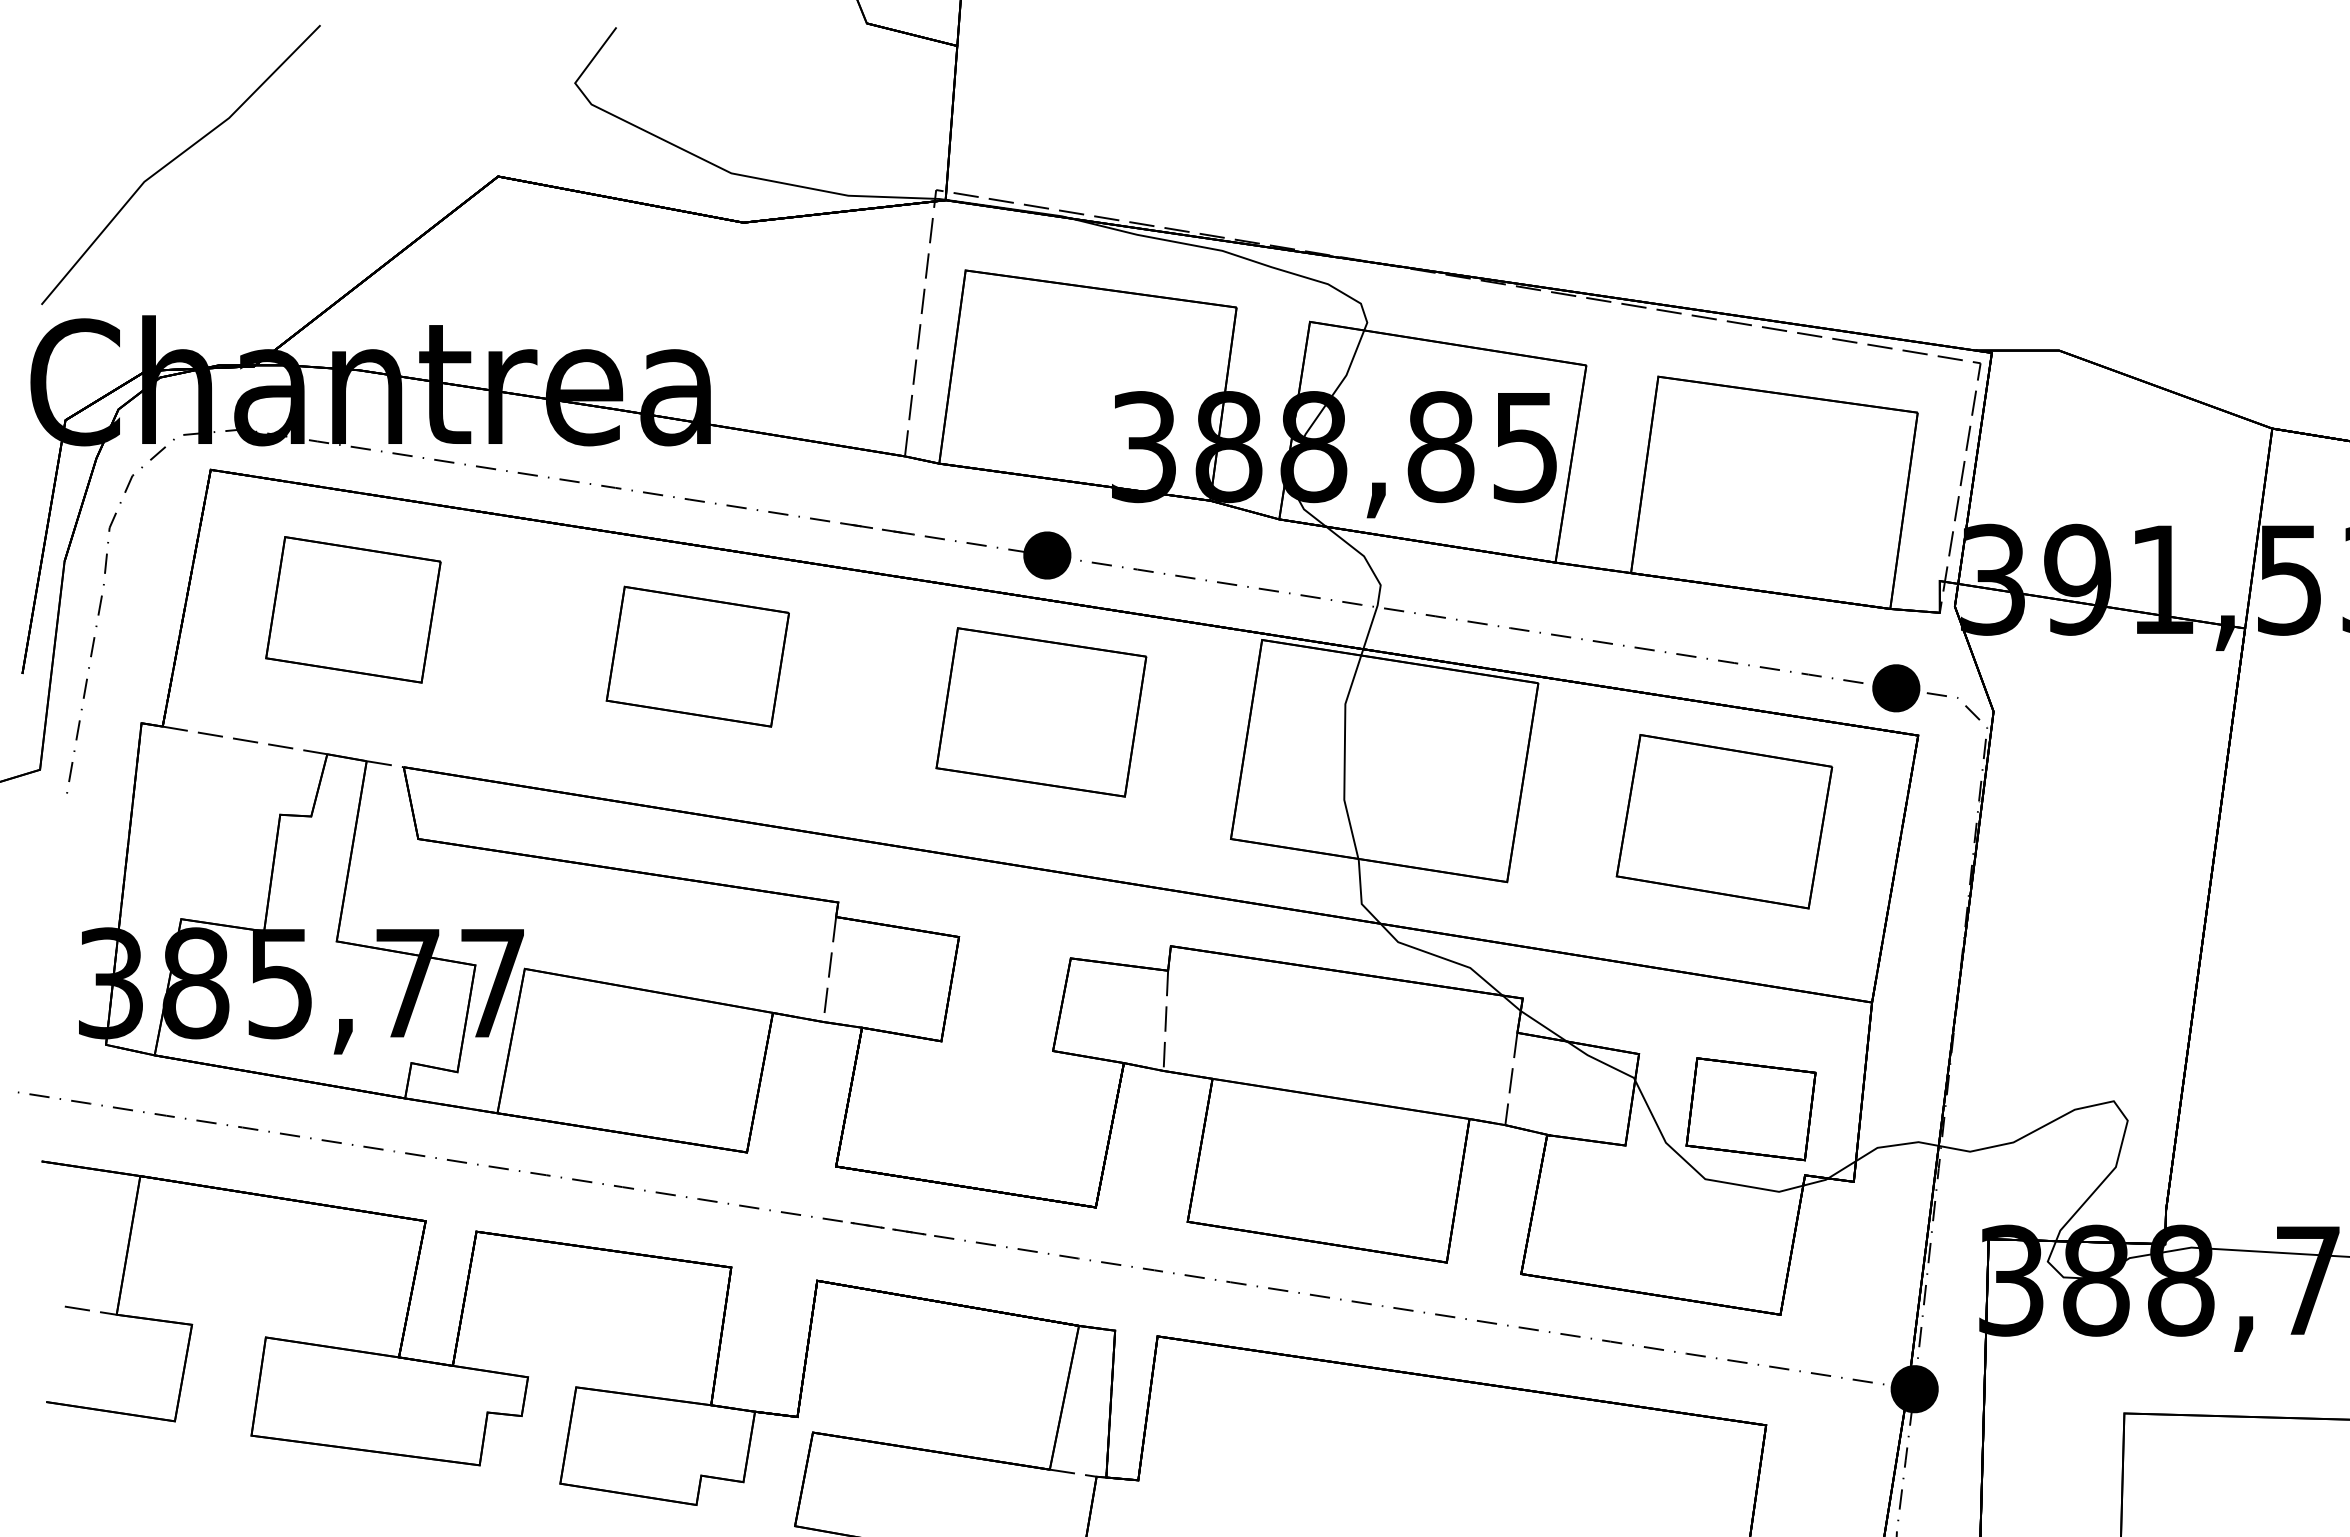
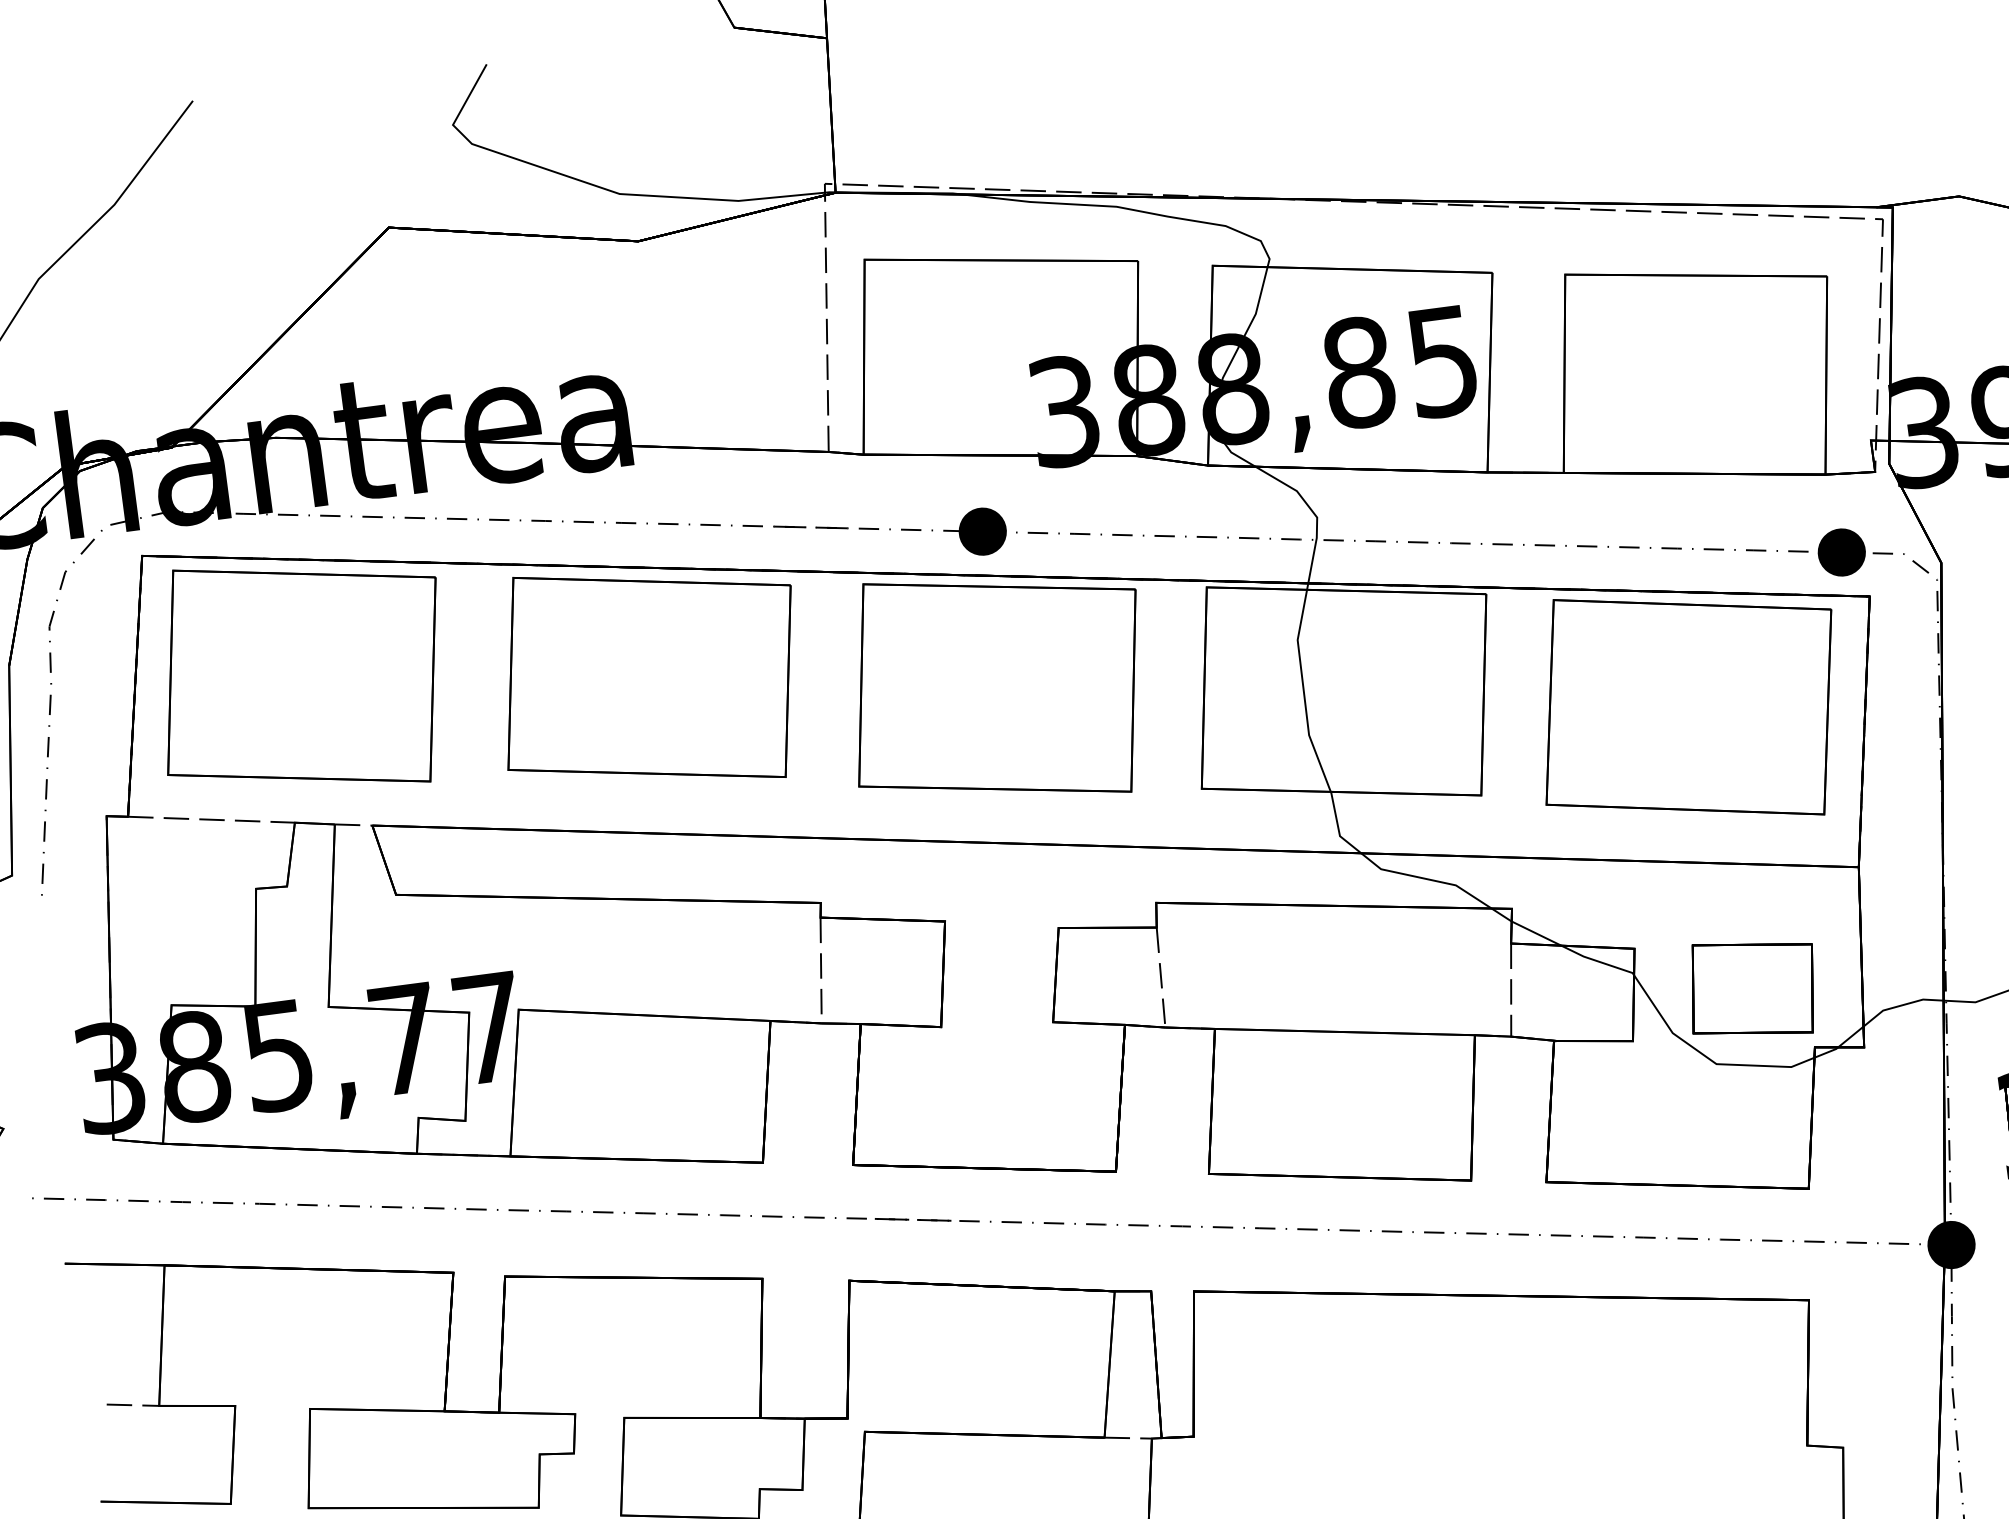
part: (353, 609) -> (301, 675), size x1.67
part: (697, 656) -> (649, 677), size x1.67
part: (1041, 712) -> (997, 688), size x1.43
part: (1724, 821) -> (1688, 706), size x1.43

